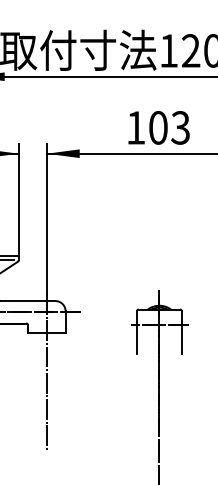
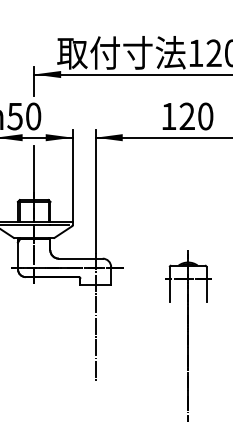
text: (169, 127) -> (196, 116), 103 -> 120

